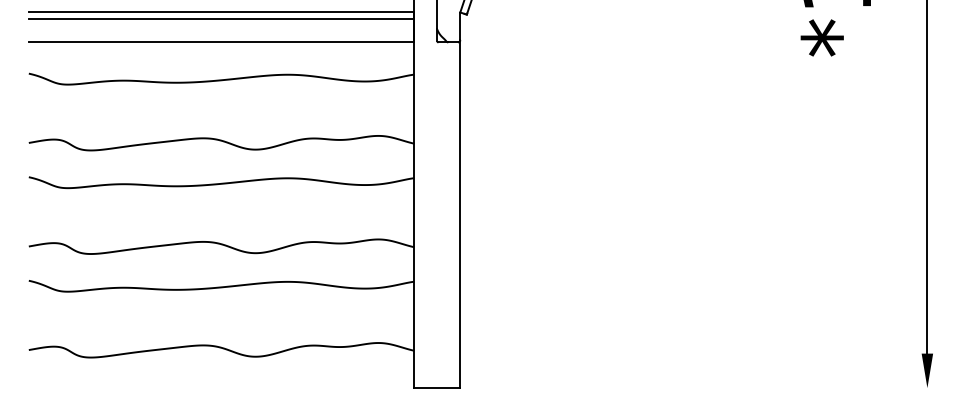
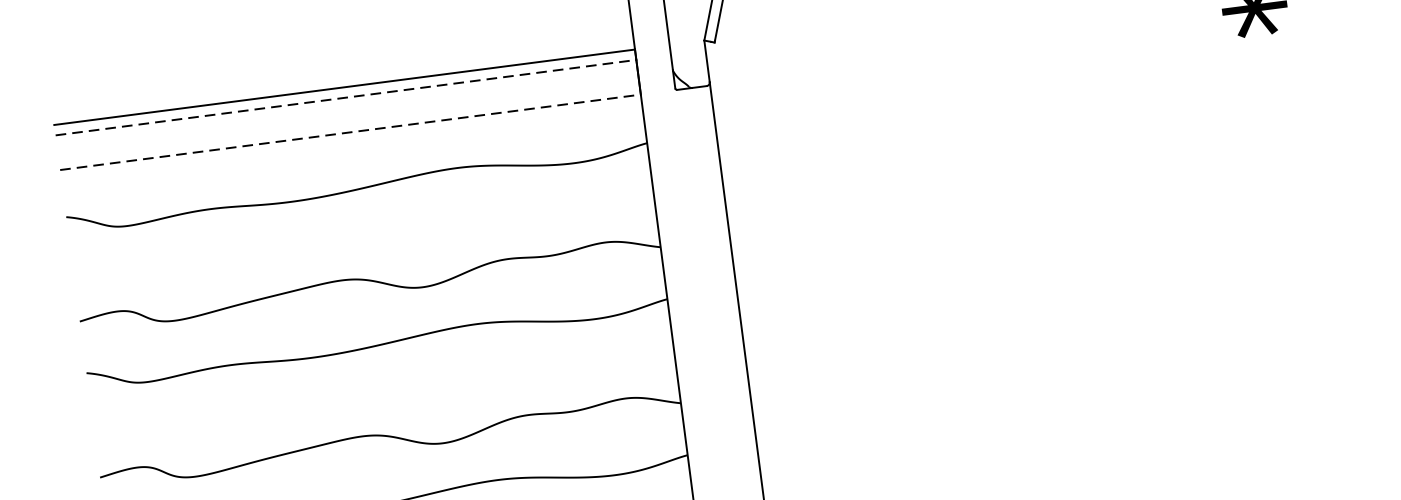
line: (221, 19) -> (345, 97), solid -> dashed
line: (221, 42) -> (350, 132), solid -> dashed

